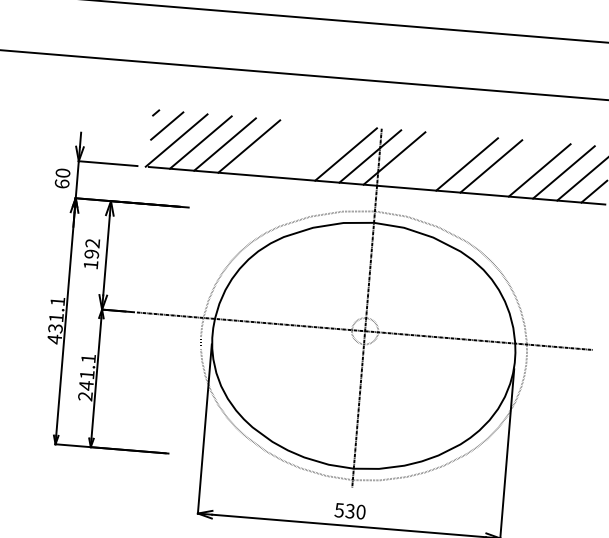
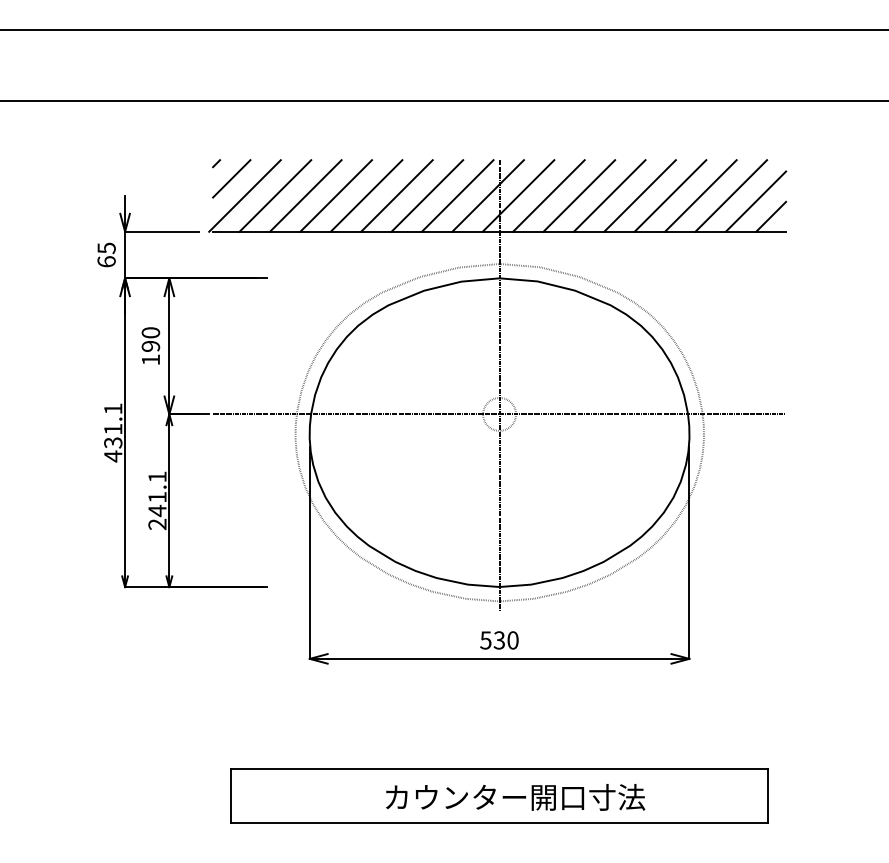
line: (273, 148) -> (366, 195), added
line: (297, 150) -> (396, 195), added
line: (322, 152) -> (427, 195), added
line: (418, 160) -> (548, 195), added
line: (443, 162) -> (579, 195), added
line: (515, 168) -> (670, 195), added
text: (62, 173) -> (106, 248), 60 -> 65
text: (92, 243) -> (150, 332), 192 -> 190

